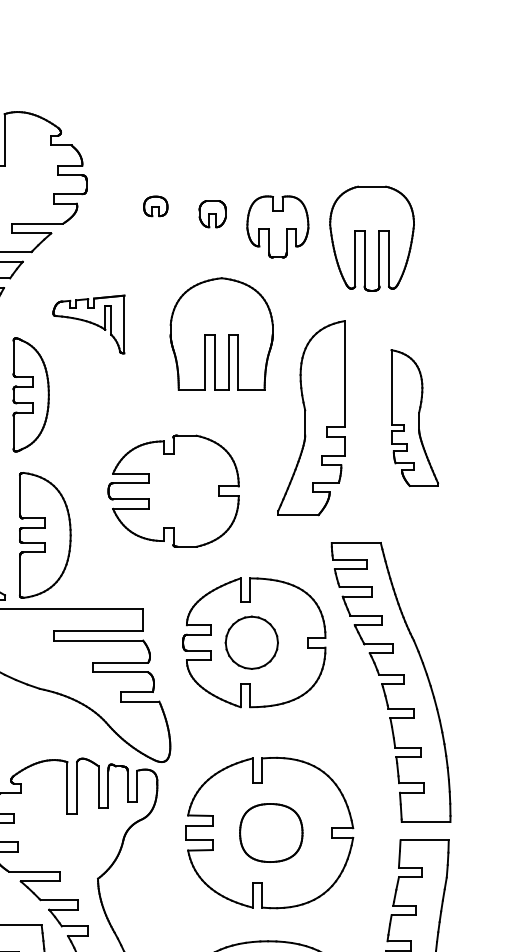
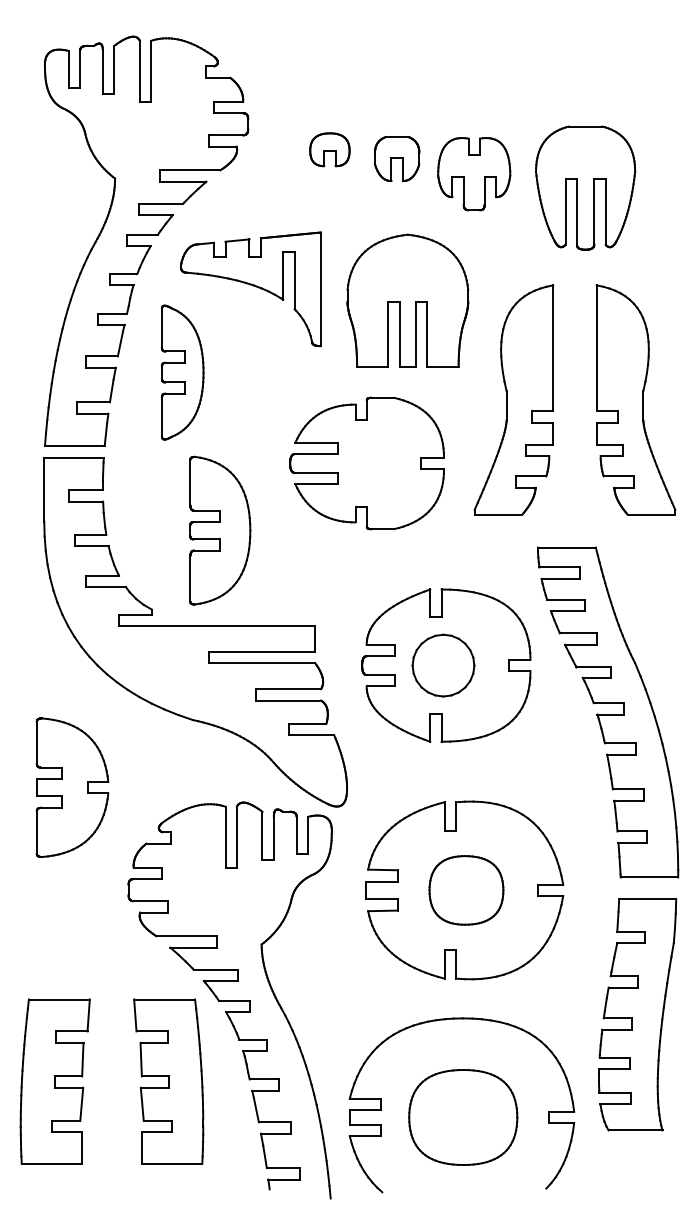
part: (155, 206) -> (329, 149), size x1.43
part: (212, 213) -> (397, 158), size x1.43
part: (88, 324) -> (250, 289), size x1.67
part: (414, 417) -> (635, 399), size x1.43
part: (173, 491) -> (366, 463), moved
part: (45, 535) -> (220, 530), moved

